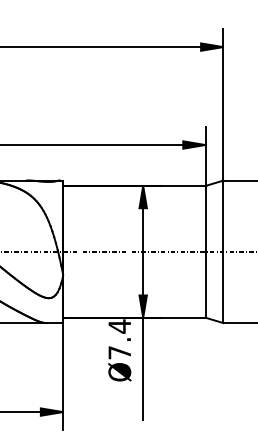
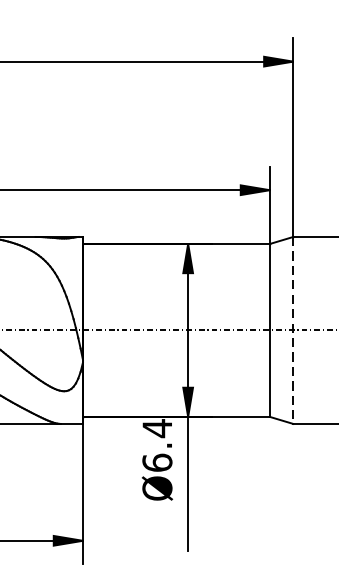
line: (223, 252) -> (293, 331), solid -> dashed
text: (119, 352) -> (157, 462), Ø7.4 -> Ø6.4

